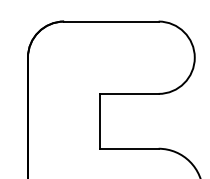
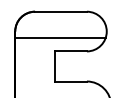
line: (110, 68) -> (60, 37), added

